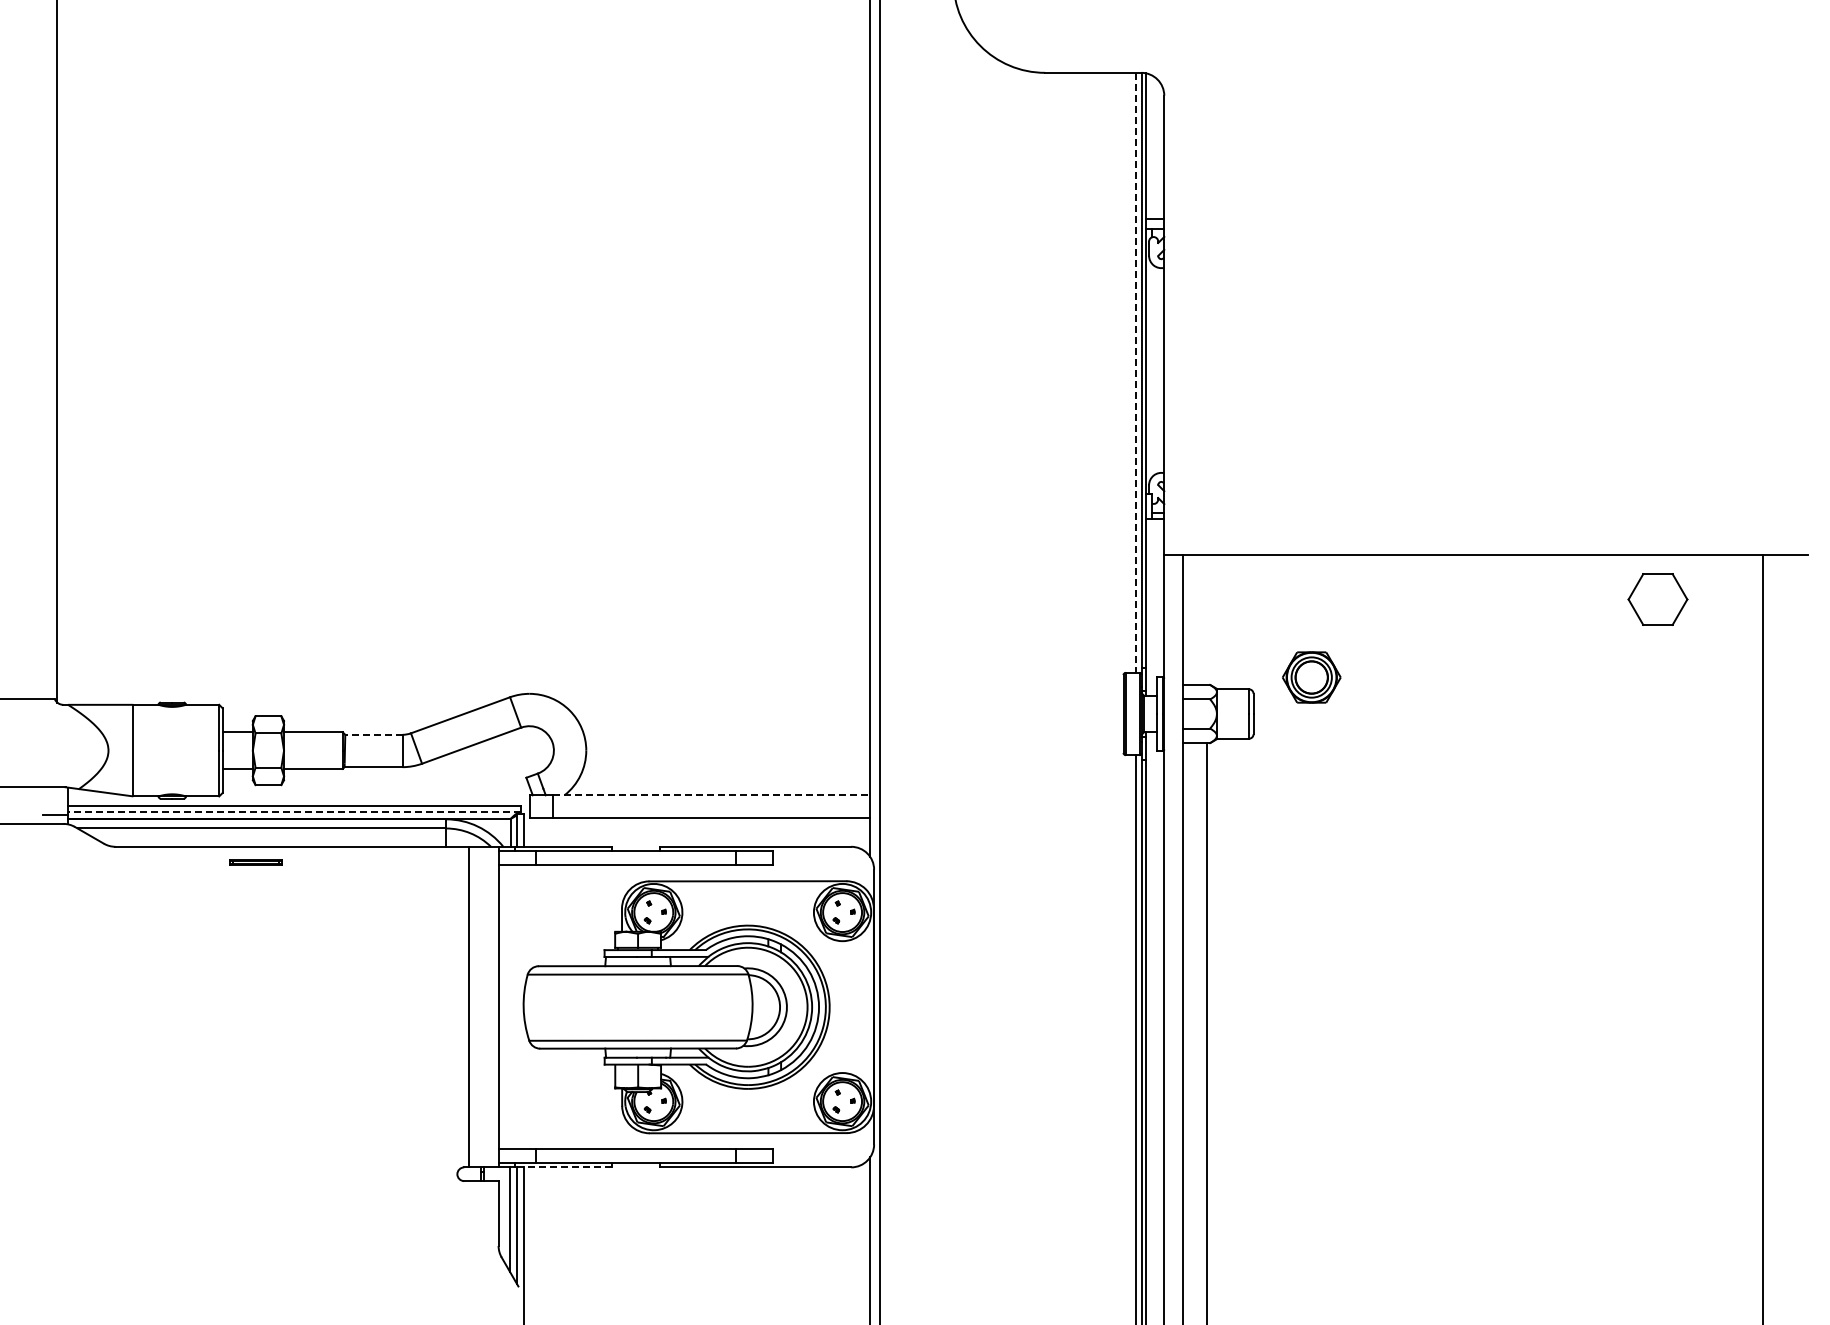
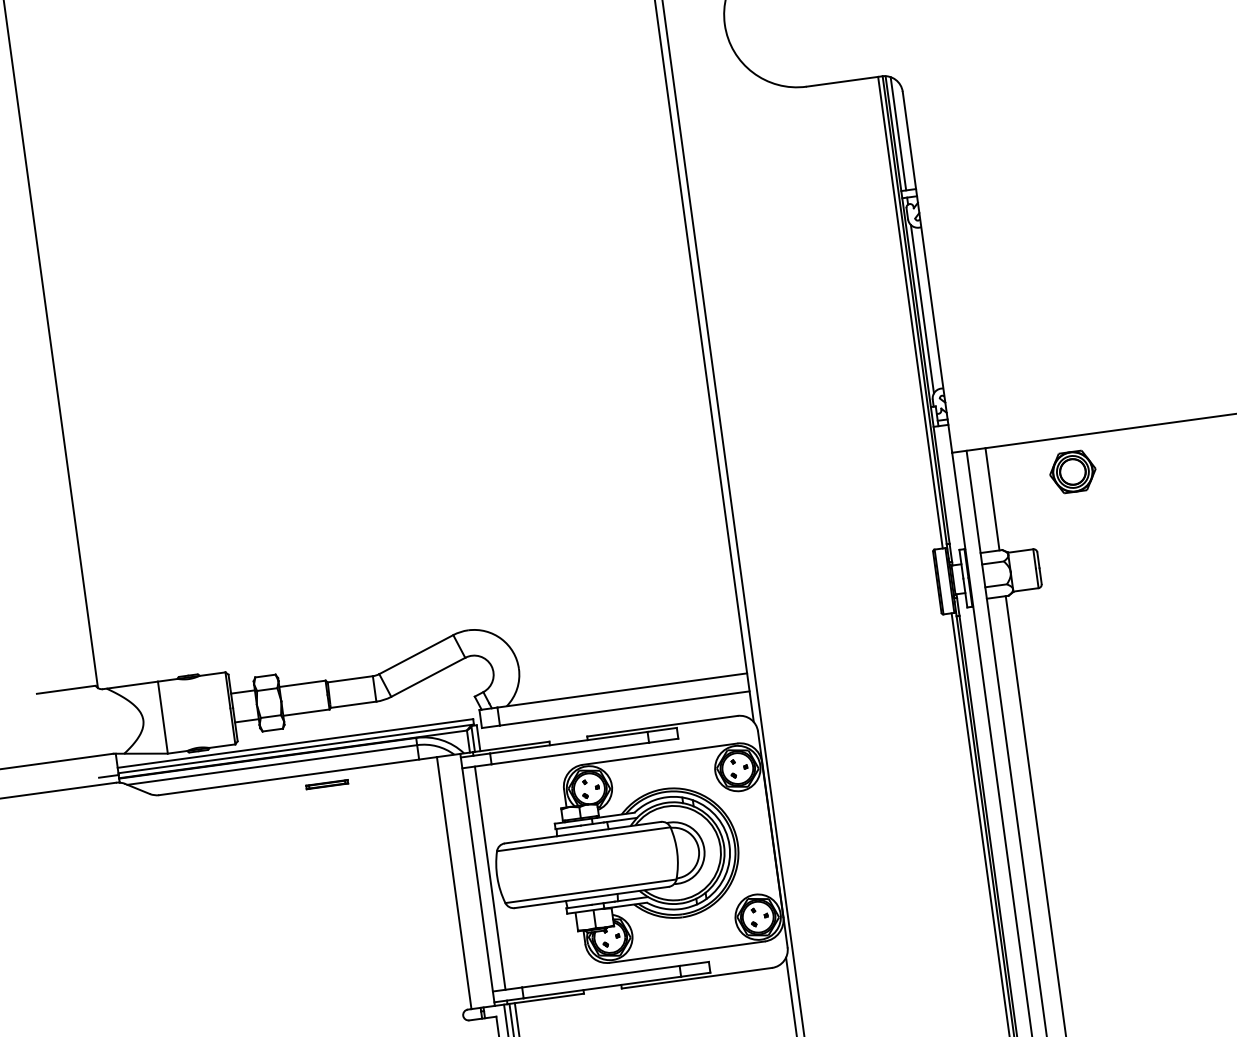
line: (1151, 147) -> (898, 133), added
line: (1151, 370) -> (922, 309), added
line: (1136, 372) -> (910, 312), dashed -> solid
line: (1206, 619) -> (992, 499), added
part: (1311, 677) -> (1072, 471), moved
line: (373, 734) -> (349, 679), dashed -> solid
line: (711, 795) -> (622, 690), dashed -> solid
line: (293, 812) -> (295, 749), dashed -> solid
part: (255, 862) -> (326, 784), moved
line: (514, 1007) -> (490, 878), added
line: (563, 1167) -> (545, 999), dashed -> solid

